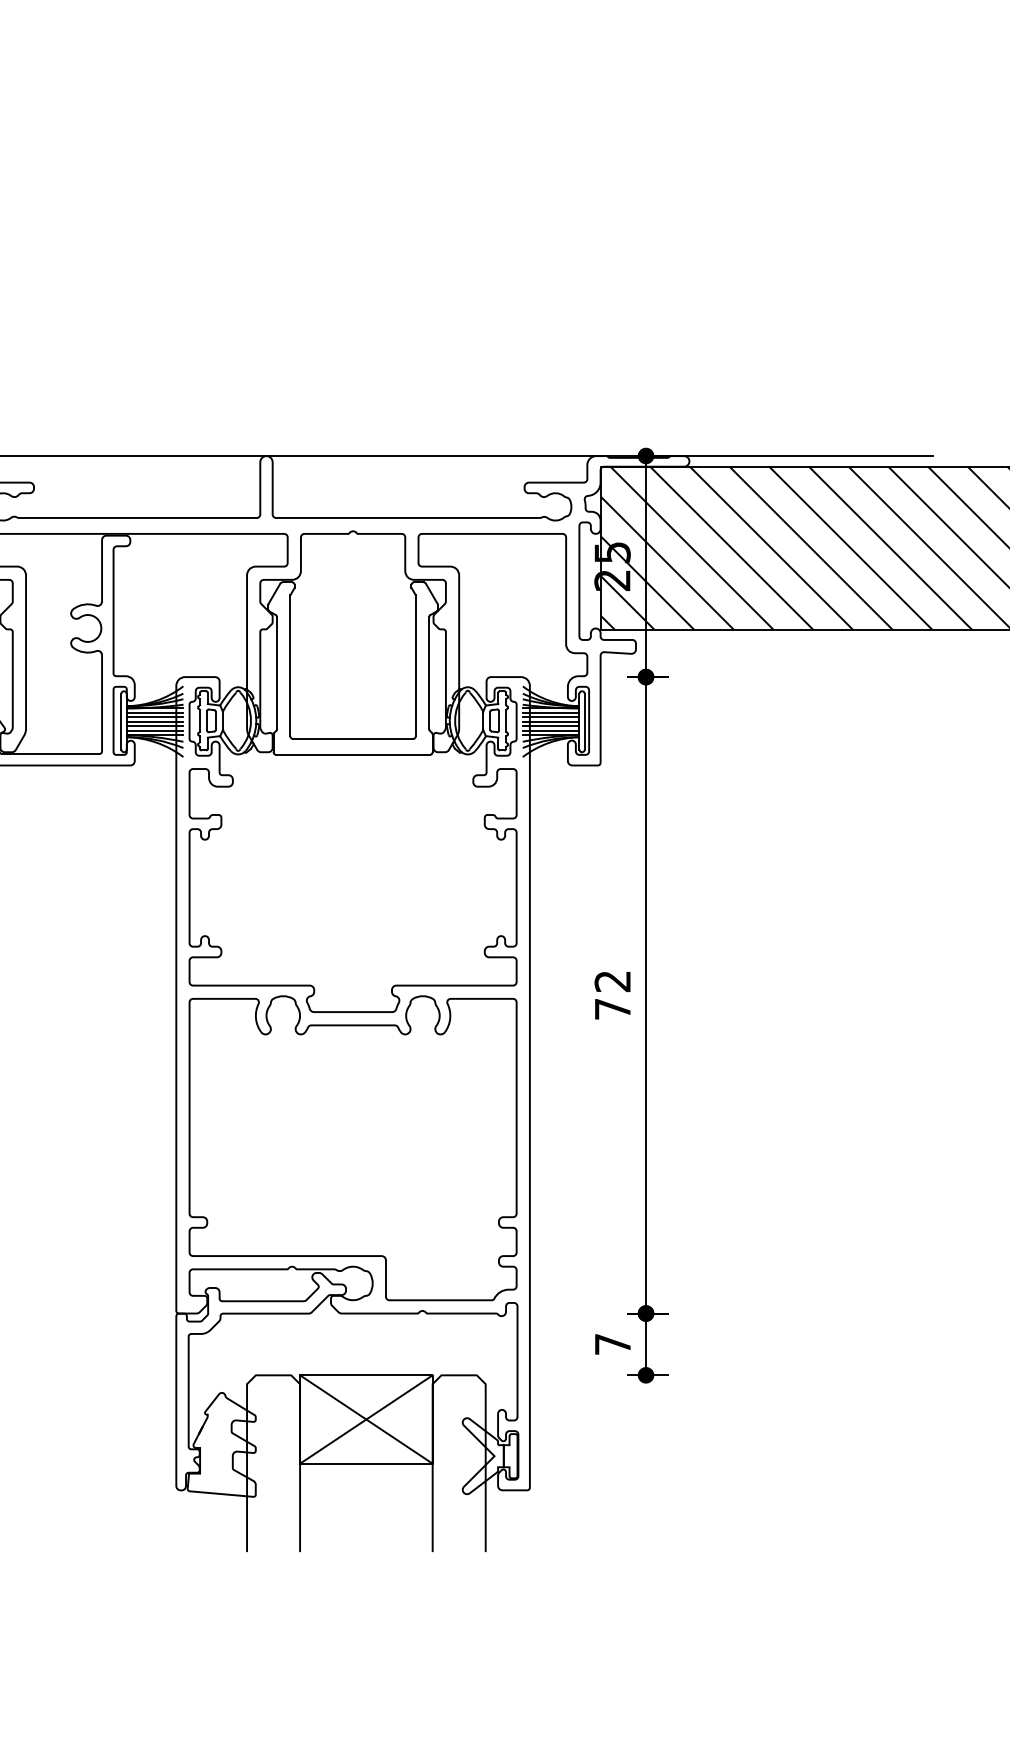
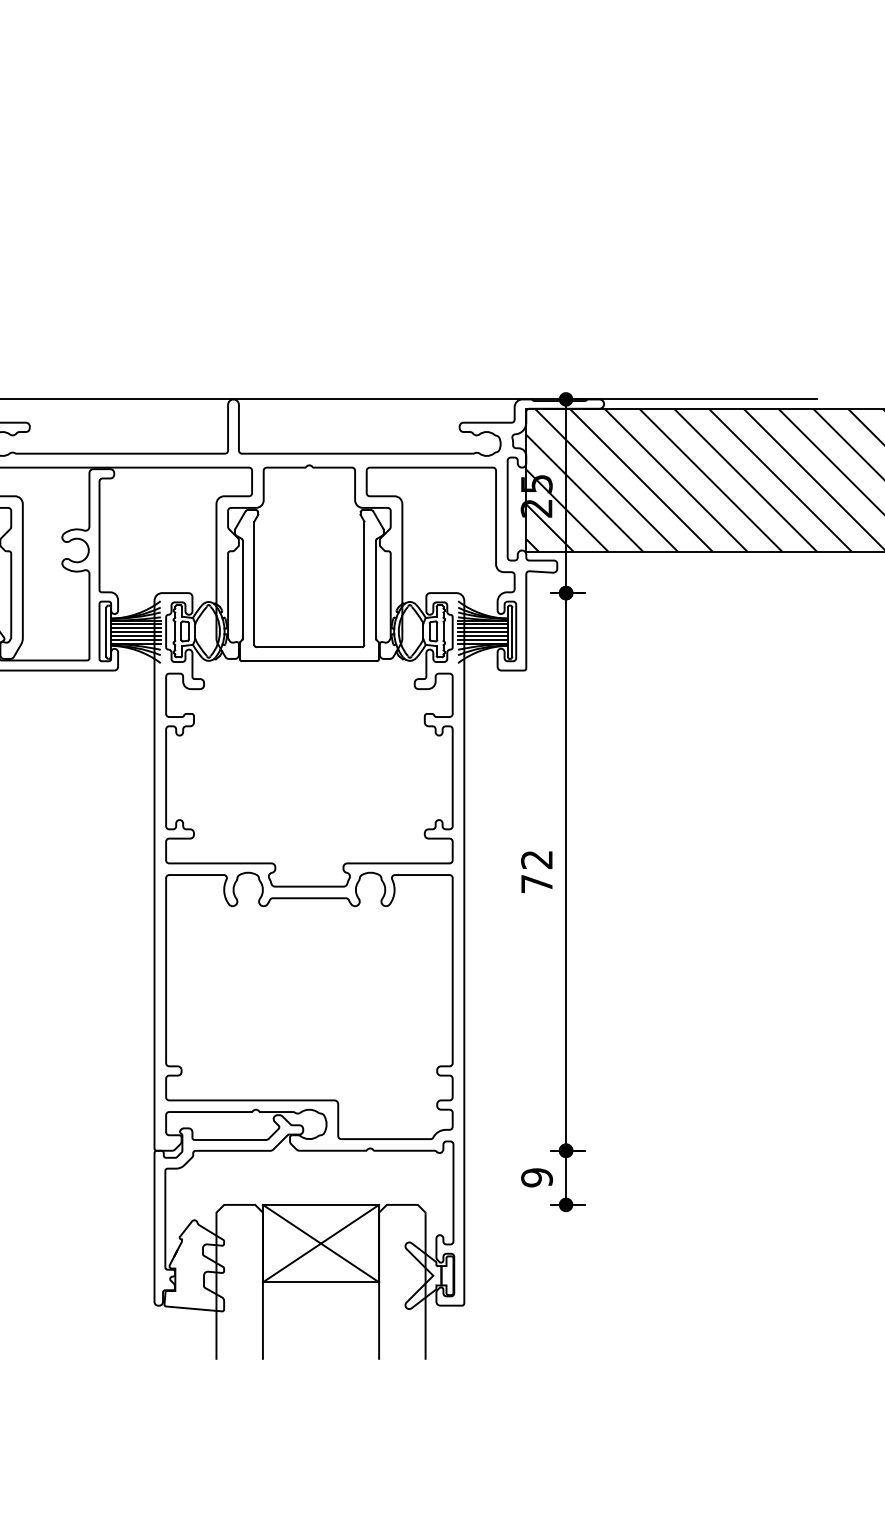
text: (612, 1344) -> (536, 1177), 7 -> 9

